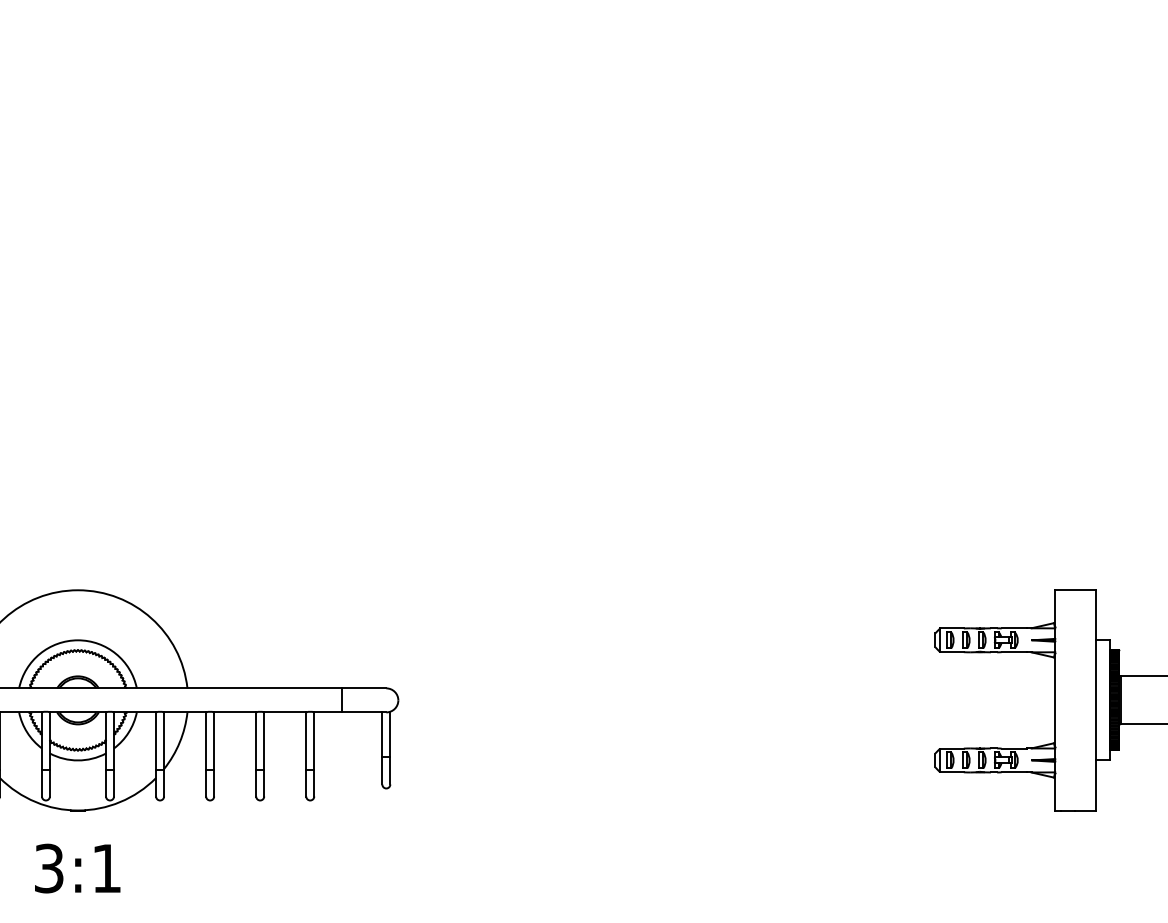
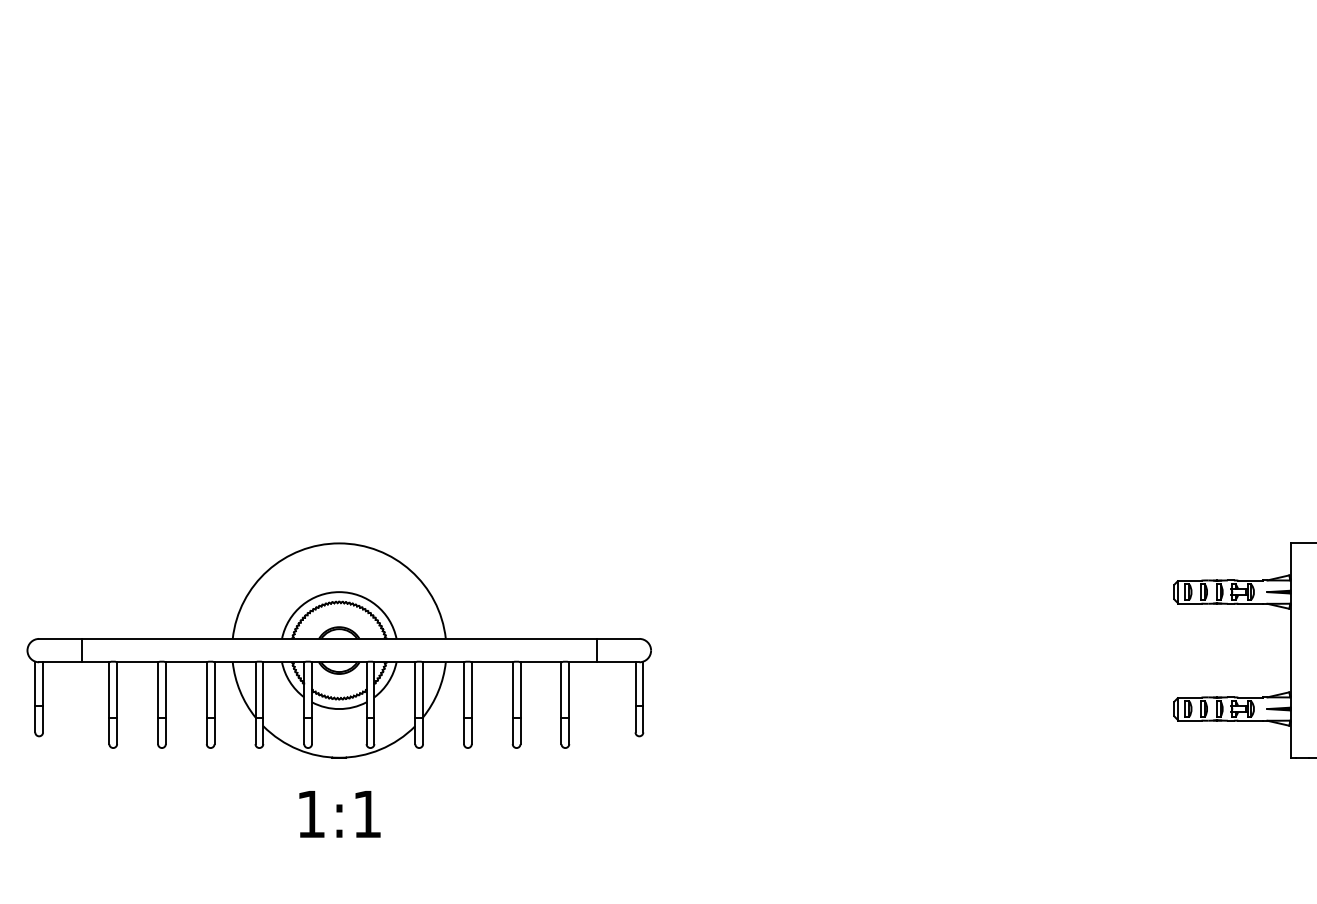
text: (49, 868) -> (311, 814), 3:1 -> 1:1

